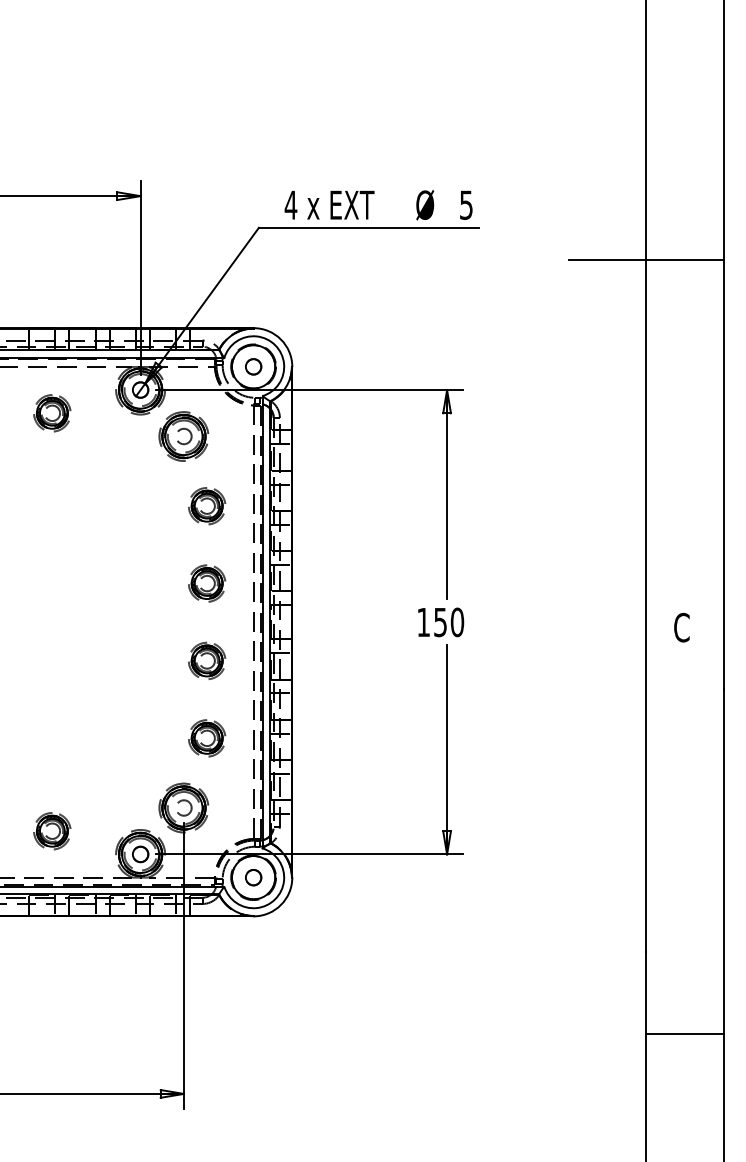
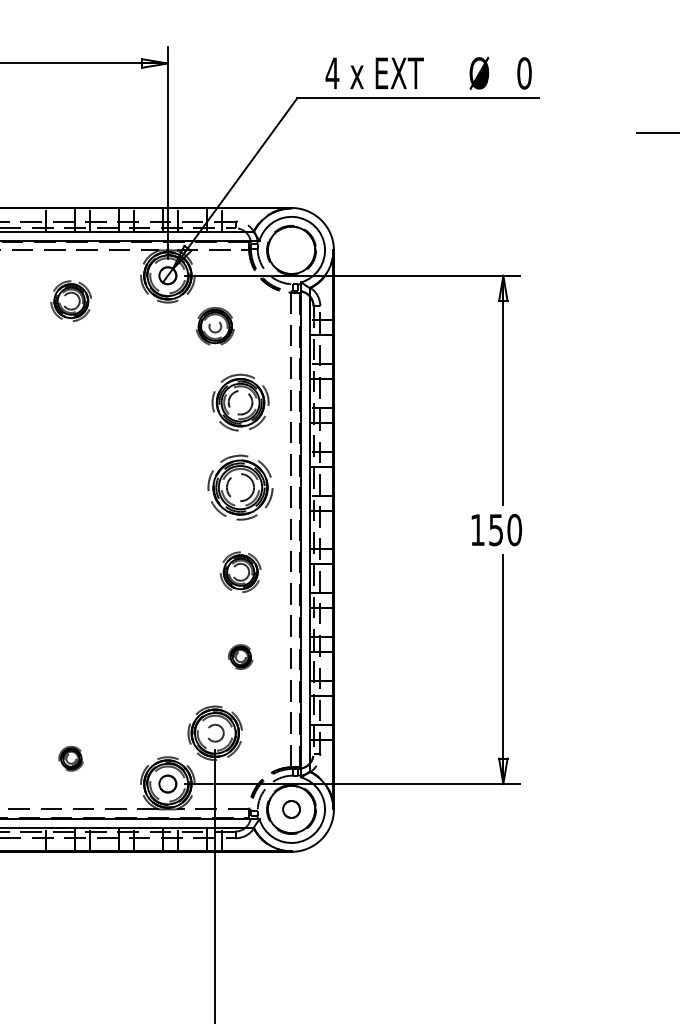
text: (466, 204) -> (524, 72), 5 -> 0
circle: (253, 366) -> (291, 249), removed
part: (183, 436) -> (214, 326), size x0.7
part: (207, 506) -> (241, 403), size x1.4
part: (207, 583) -> (241, 487), size x1.6
part: (207, 738) -> (241, 657), size x0.6
part: (52, 831) -> (71, 758), size x0.6

